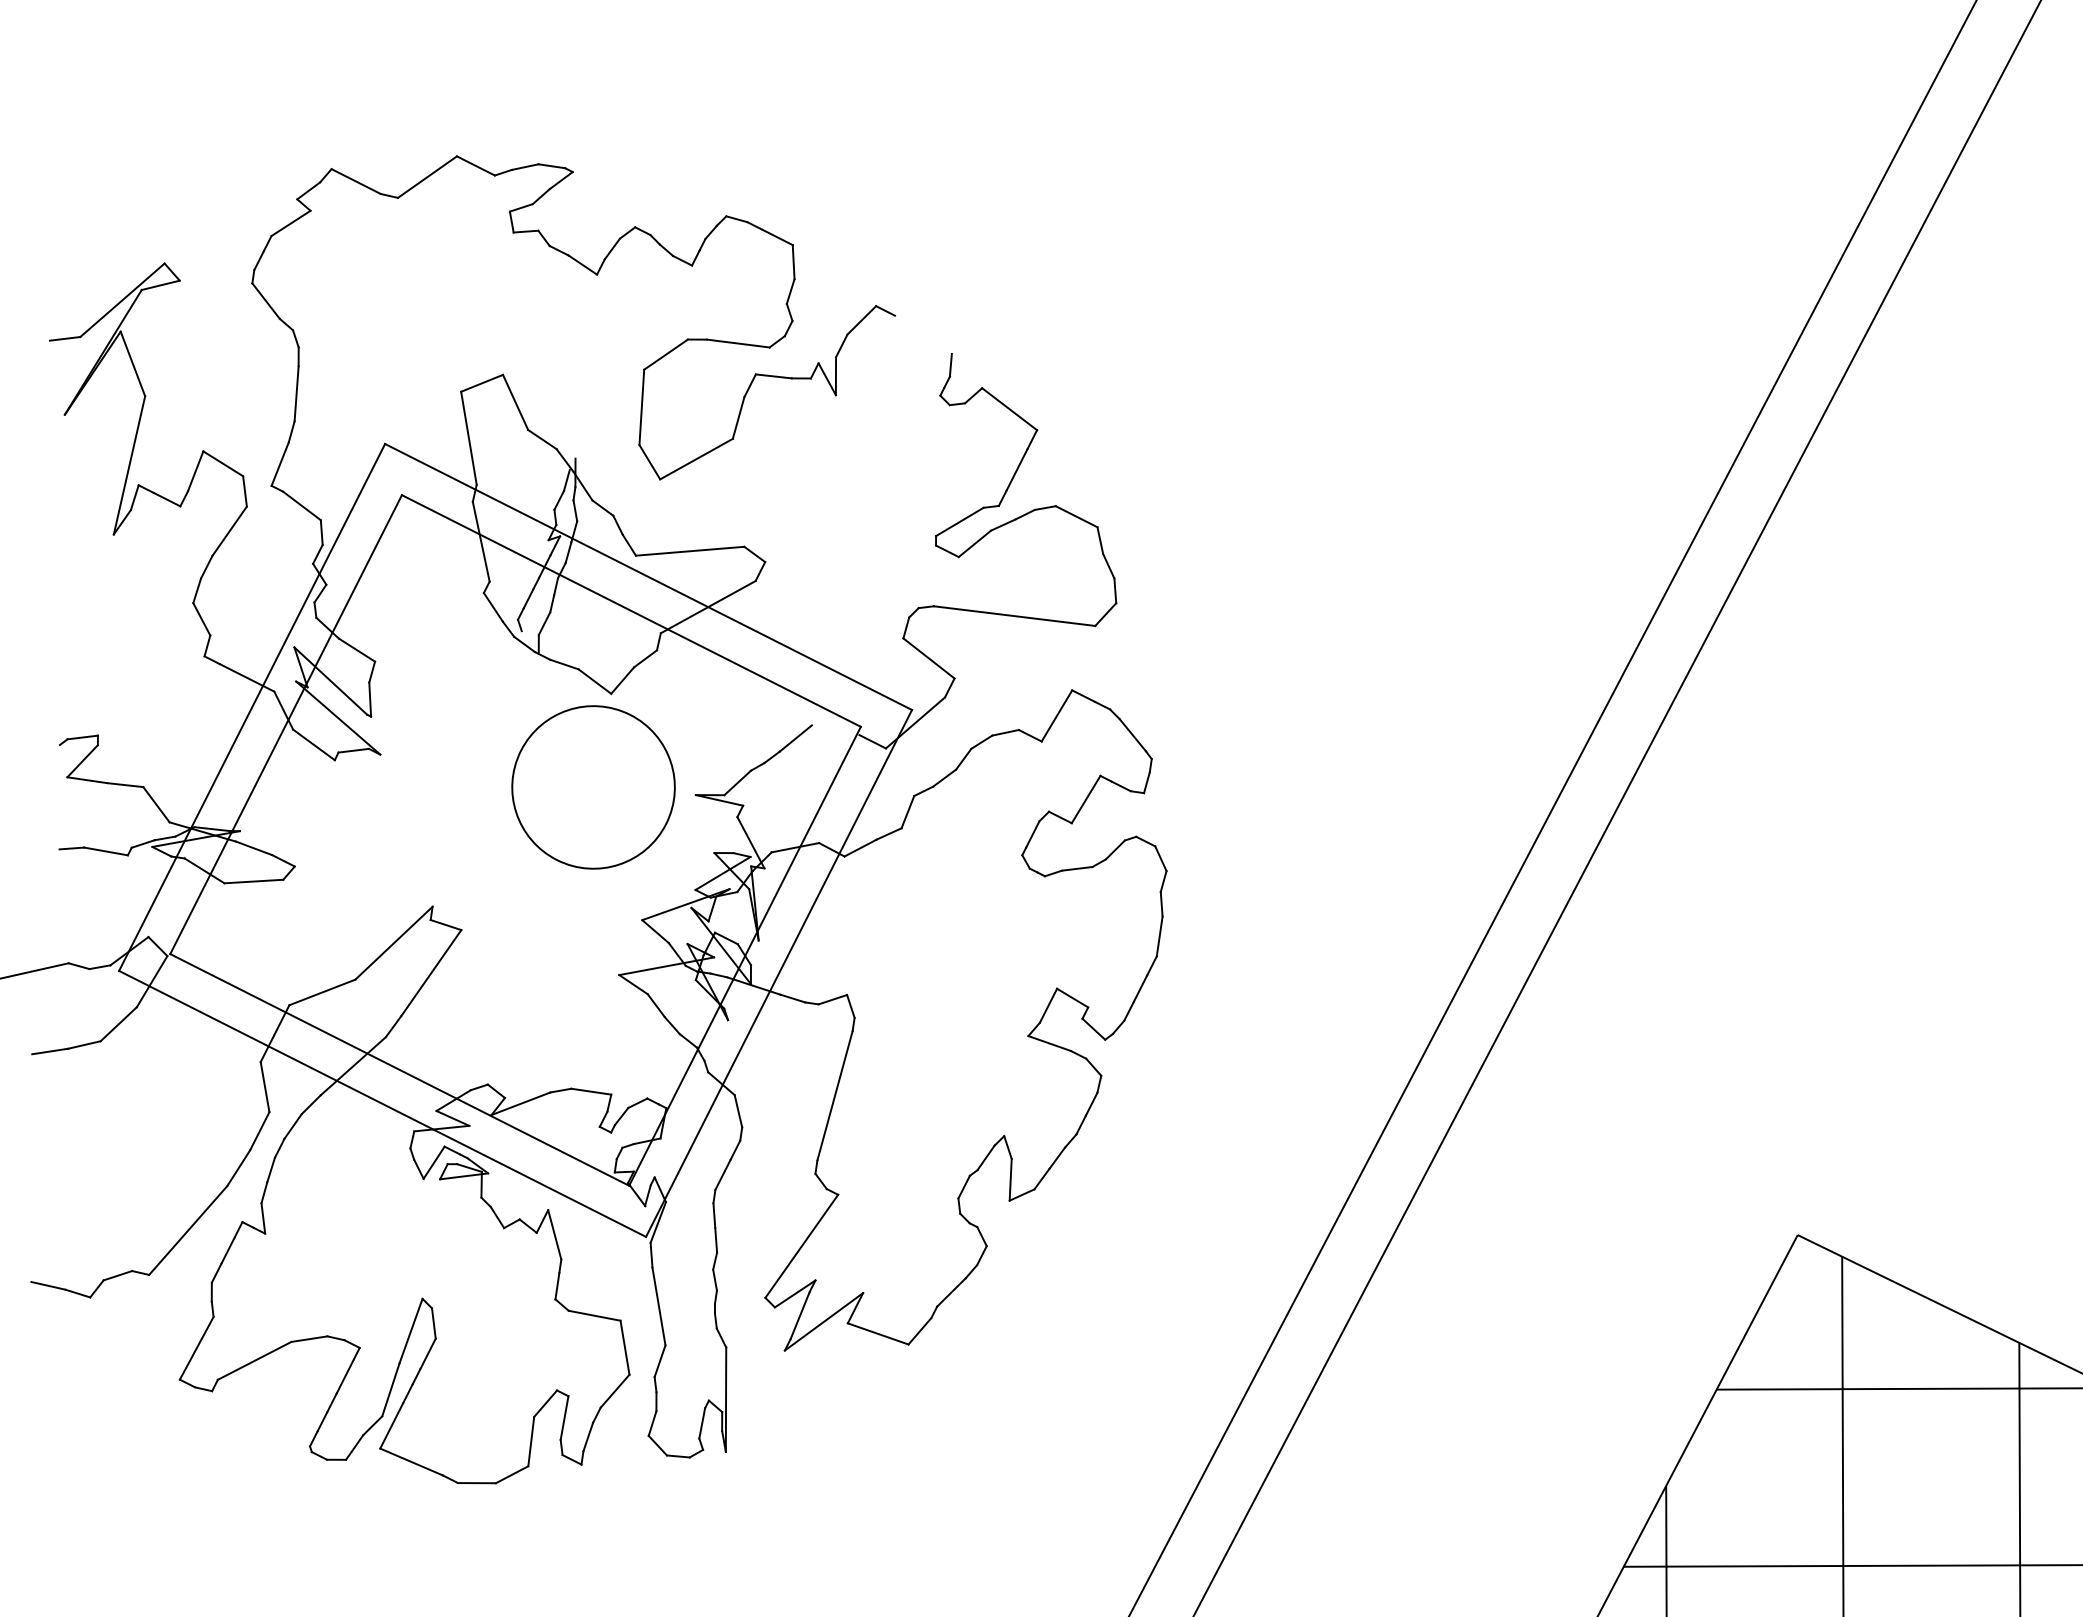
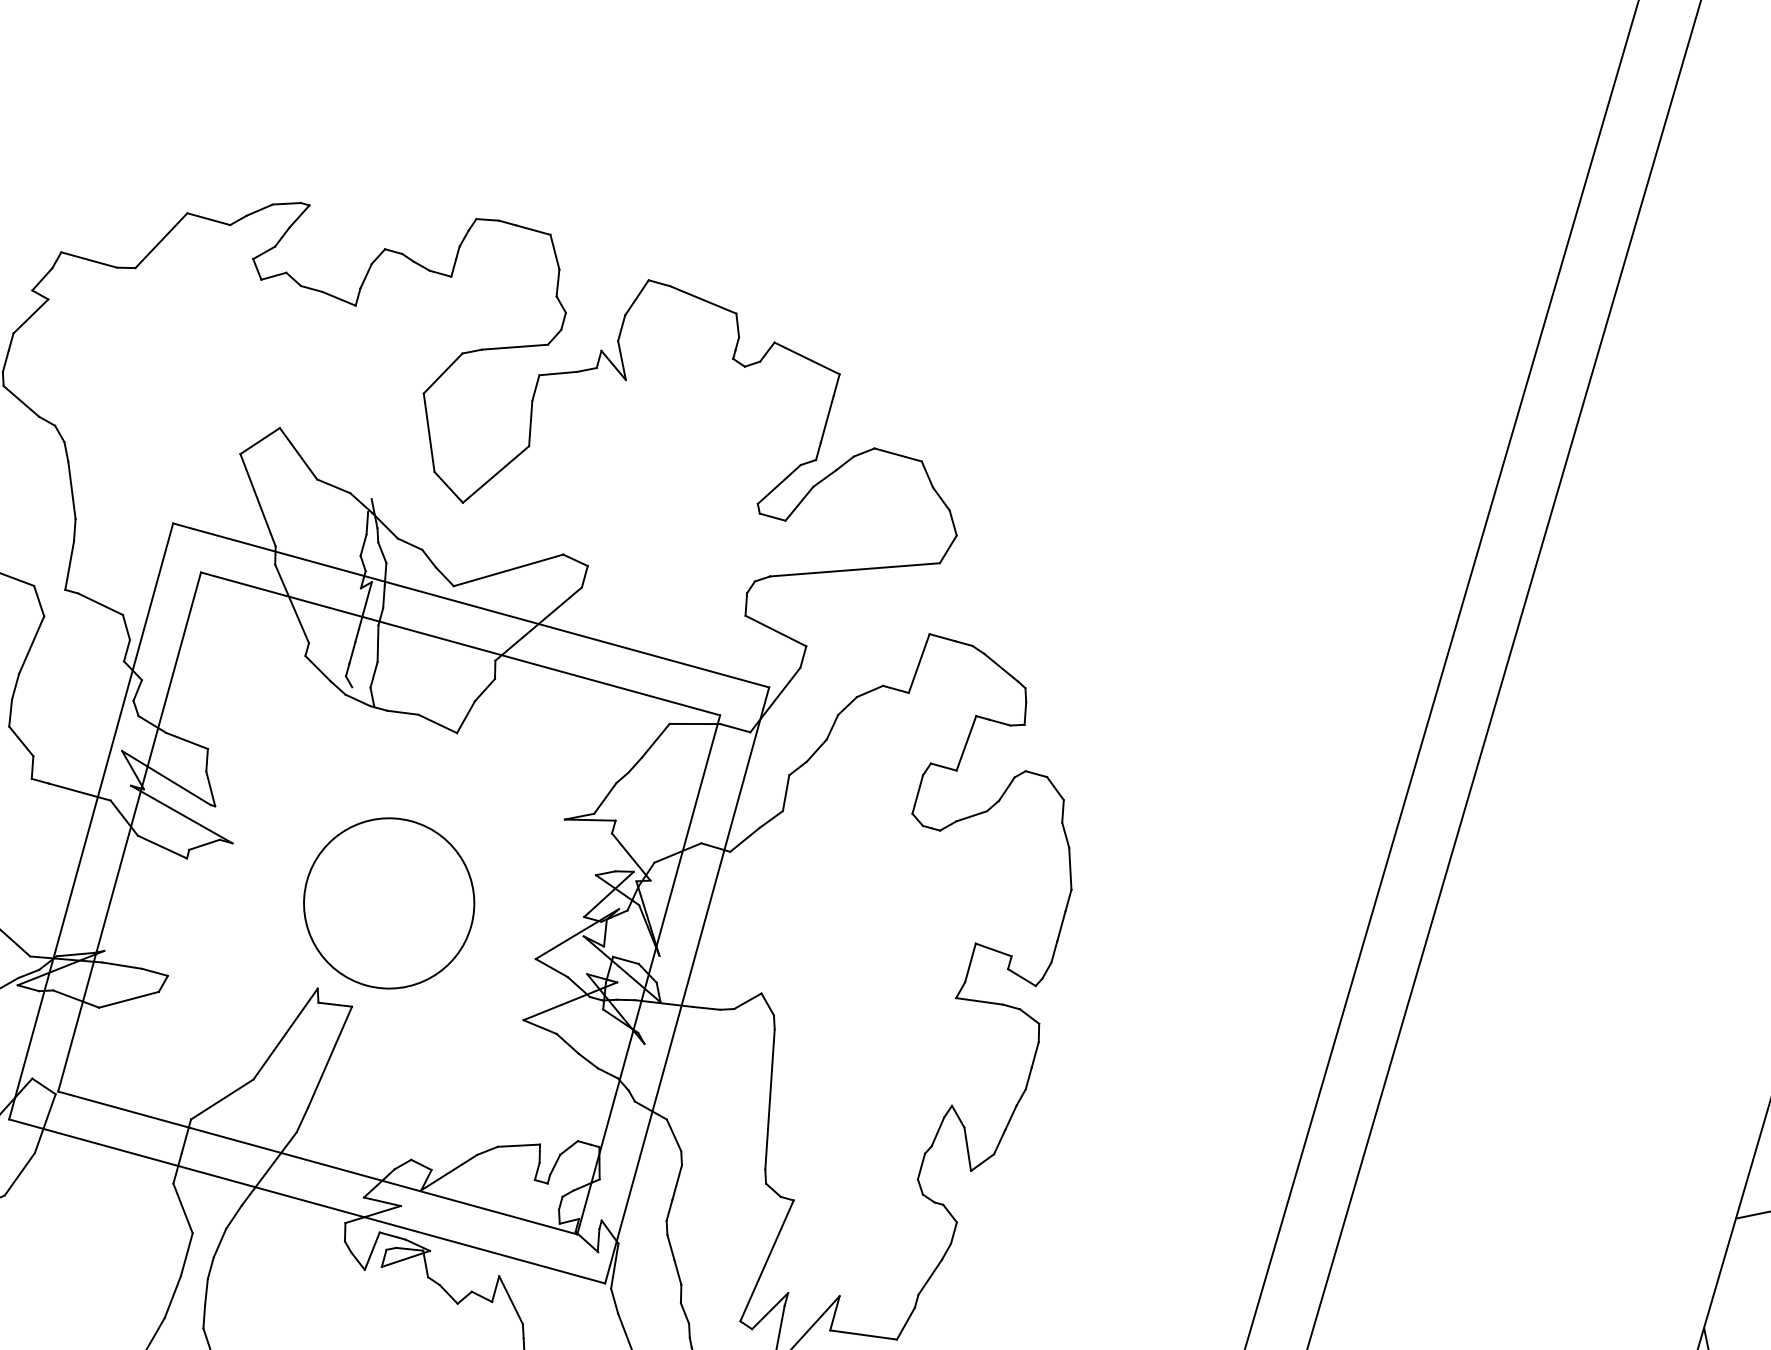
line: (923, 334) -> (703, 299), added
line: (835, 730) -> (694, 724), added
part: (593, 787) -> (389, 903), moved

